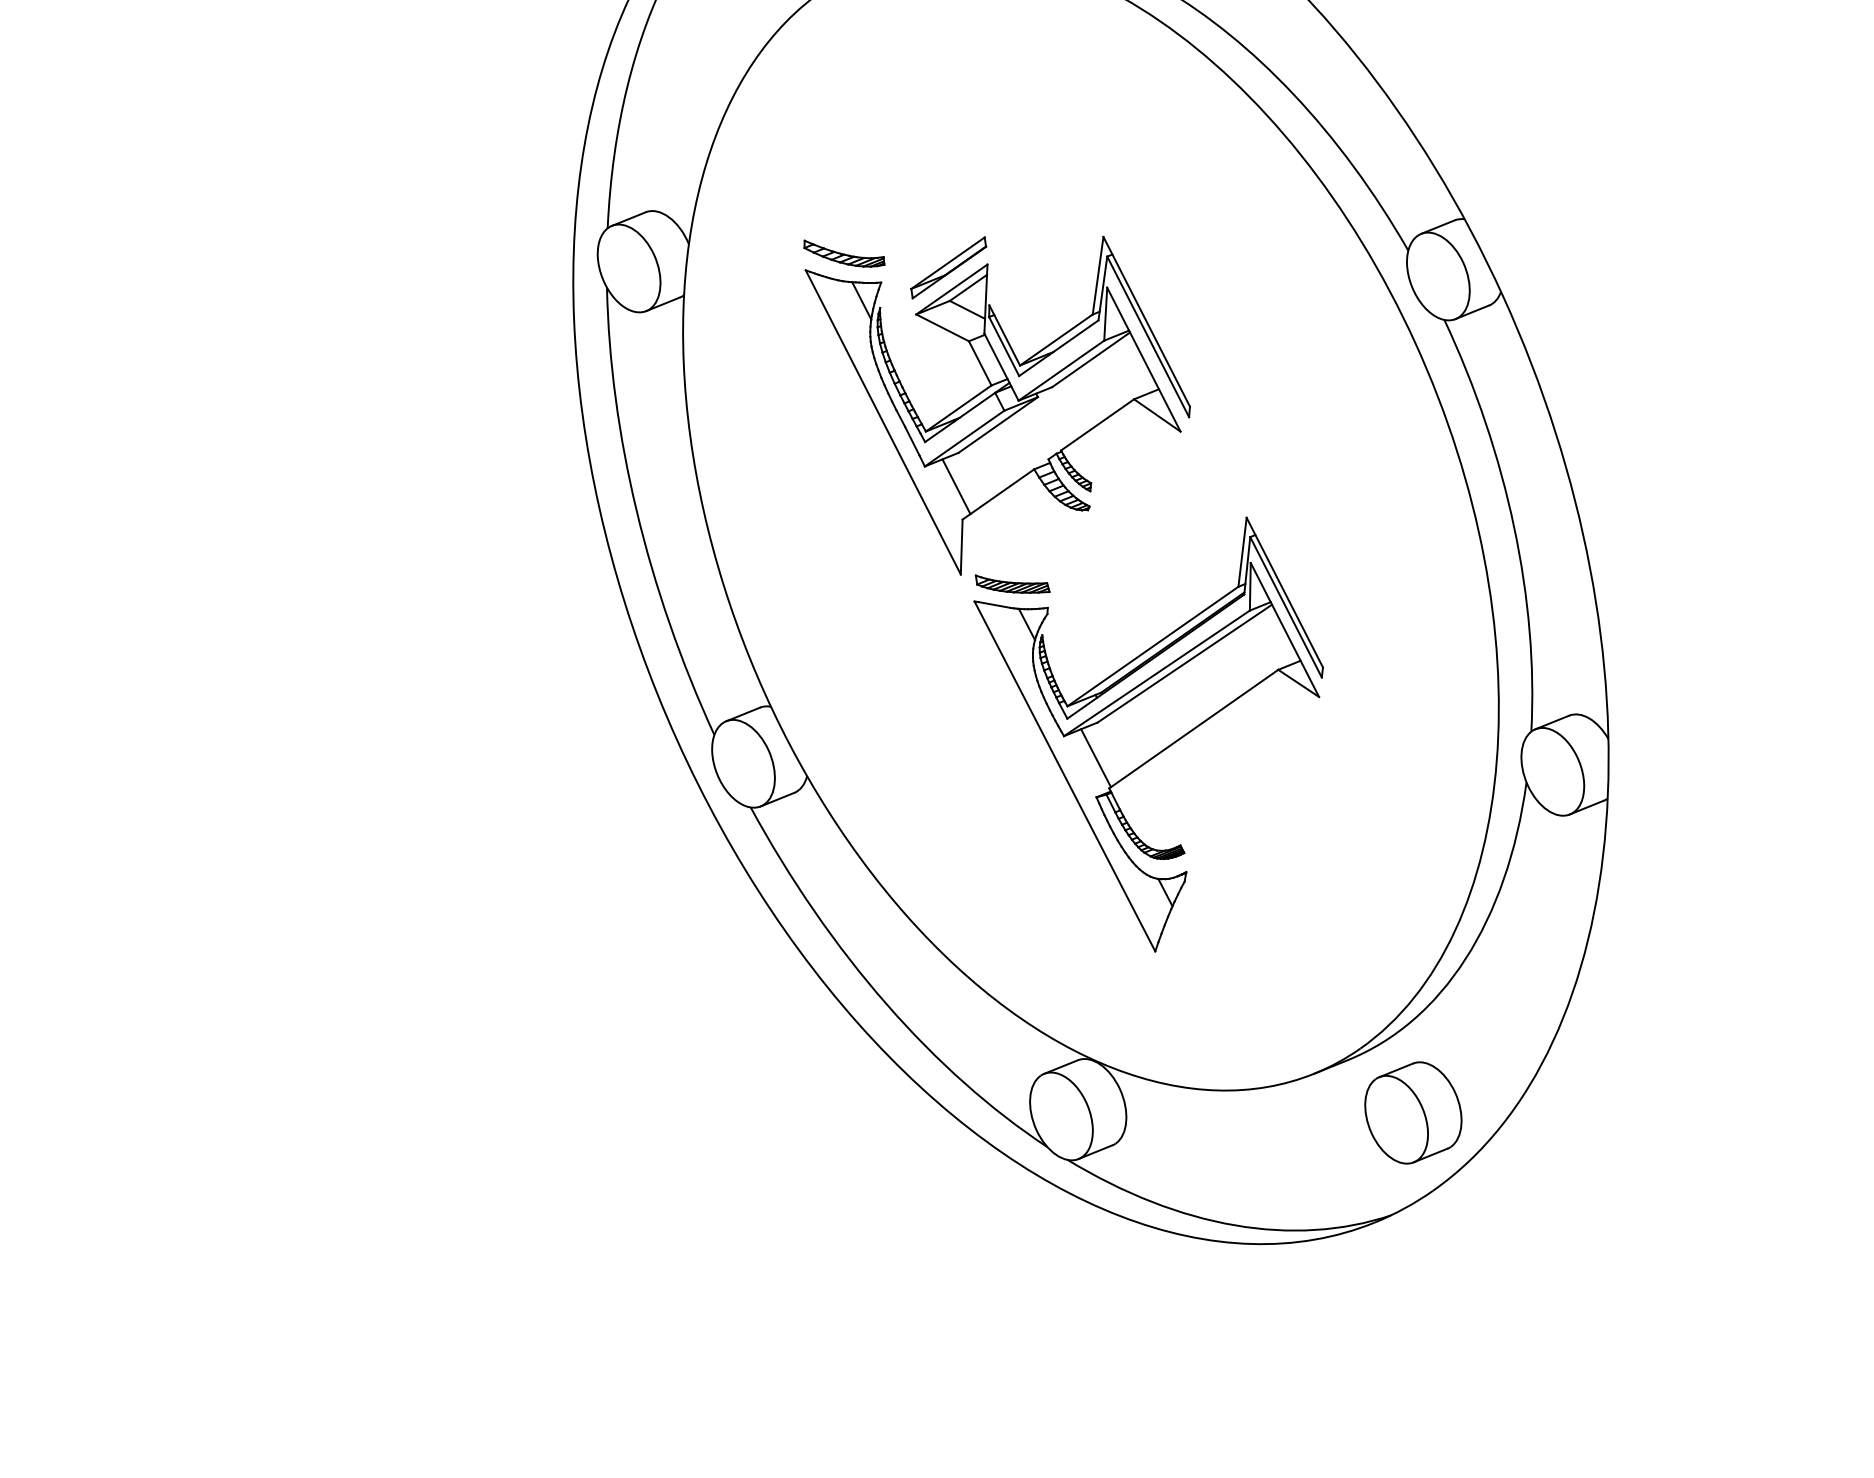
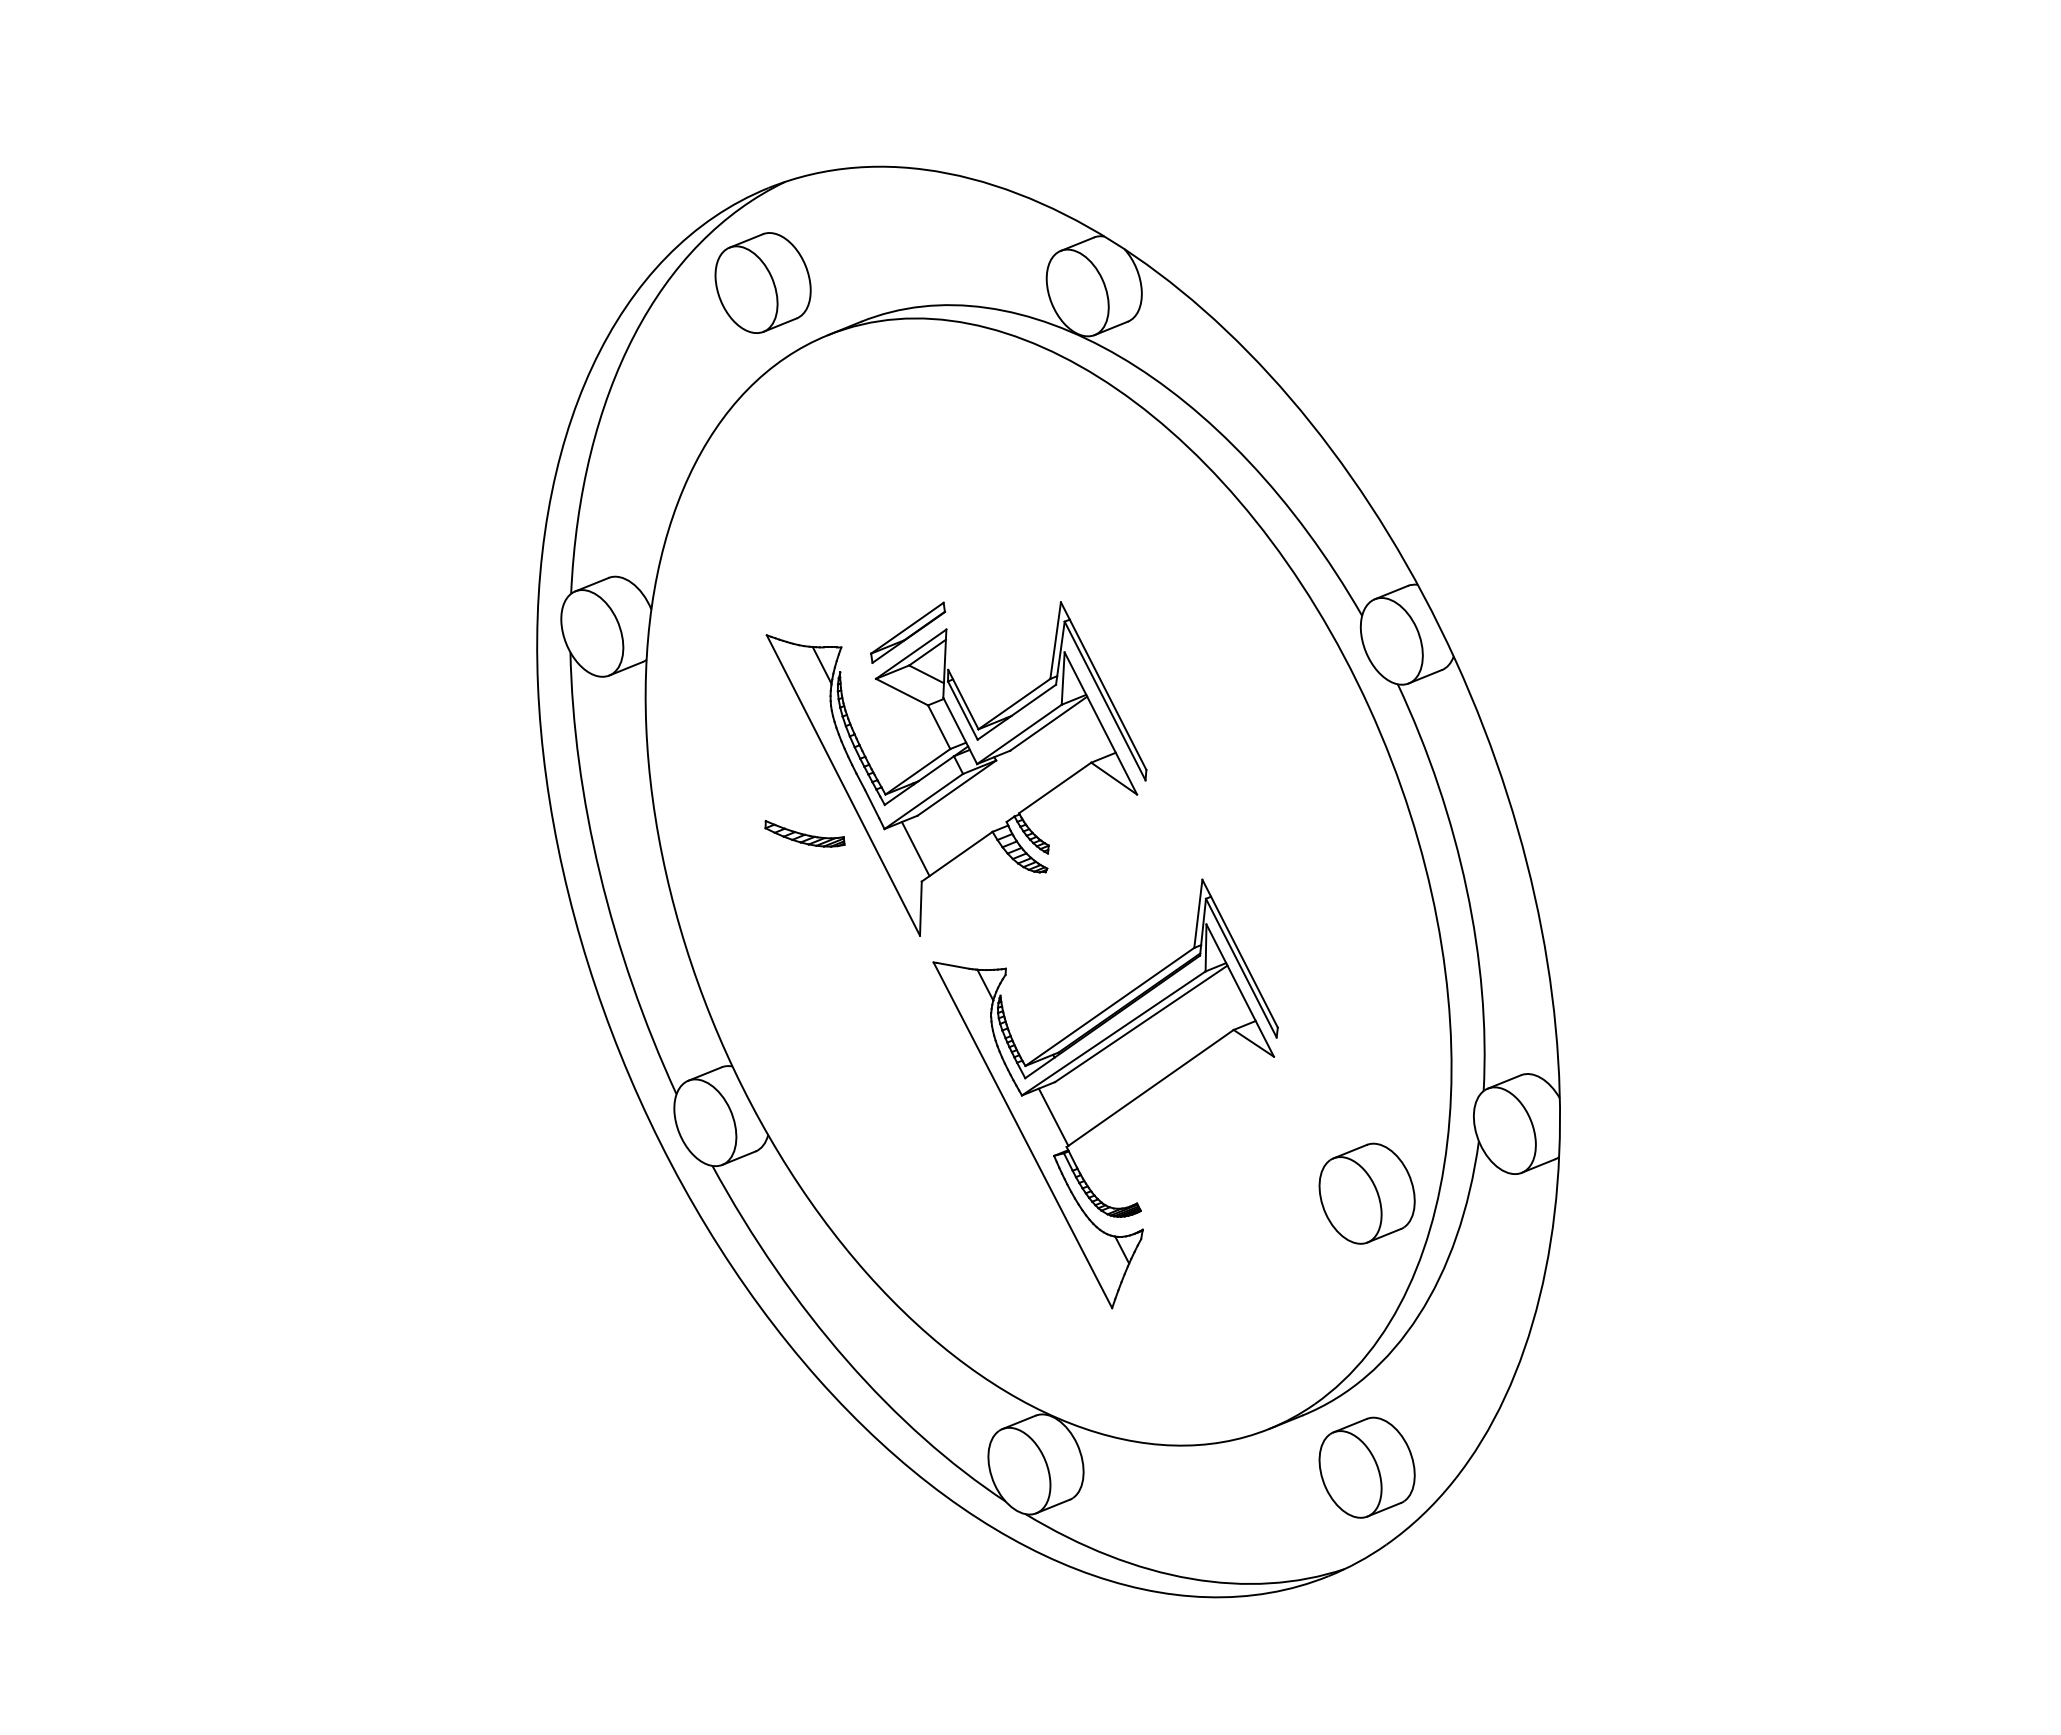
part: (843, 253) -> (804, 833), moved
part: (1011, 583) -> (970, 944), removed
part: (1412, 835) -> (1366, 1193), added

